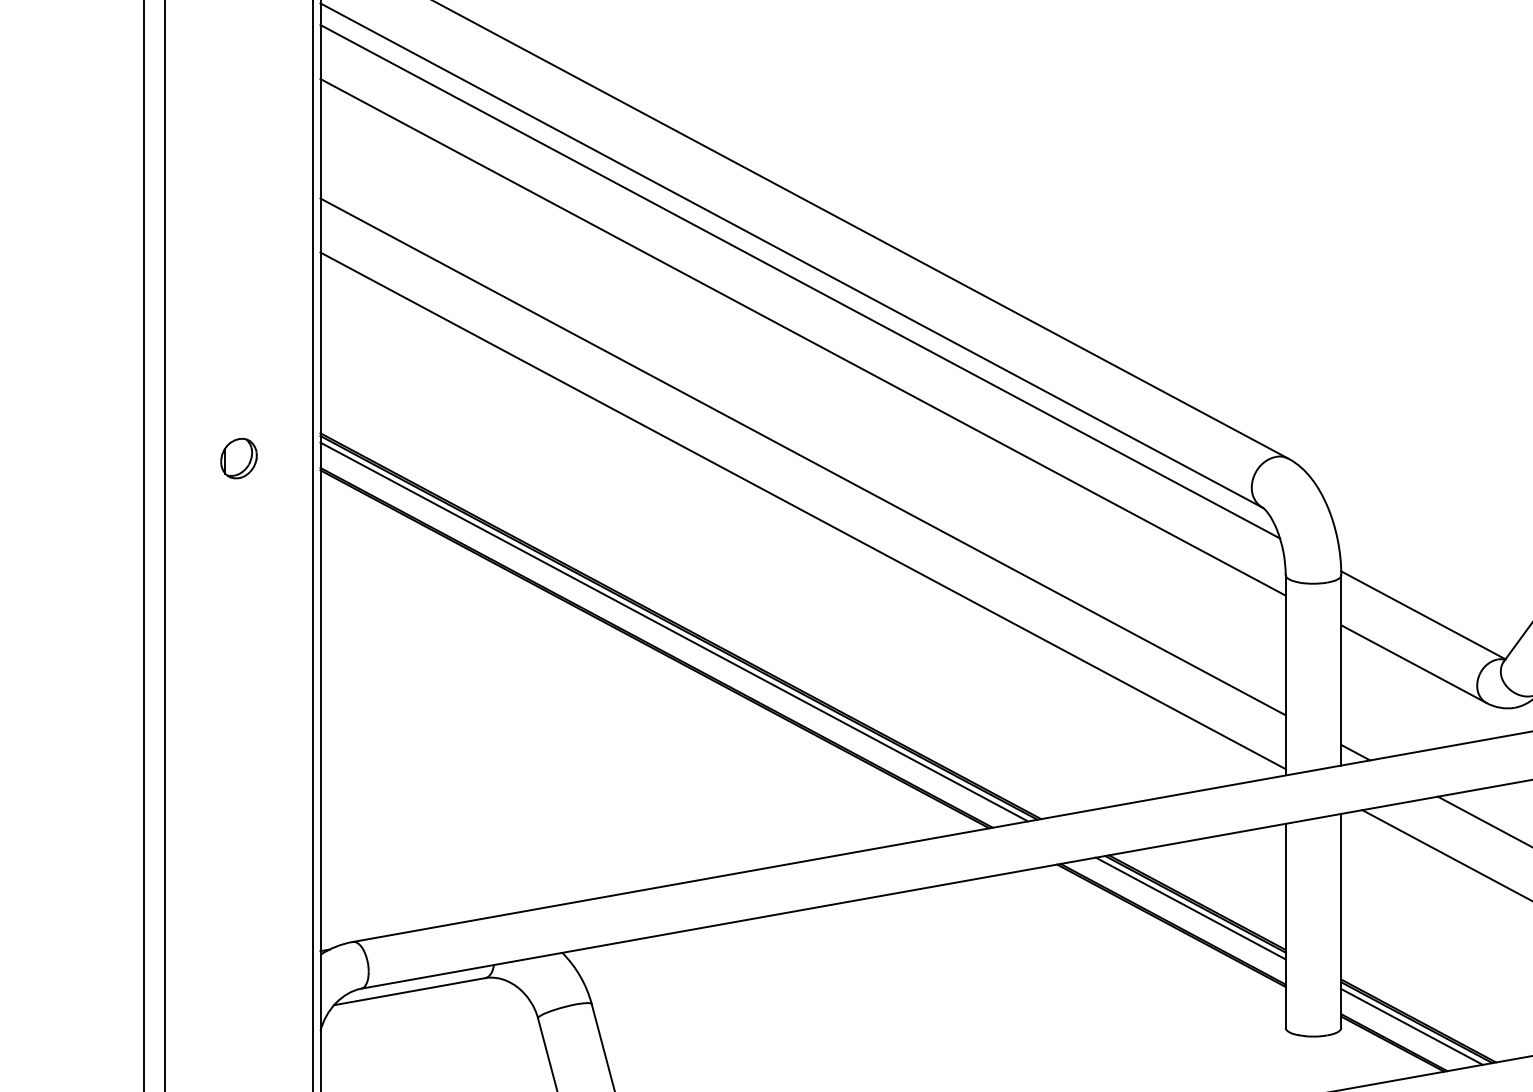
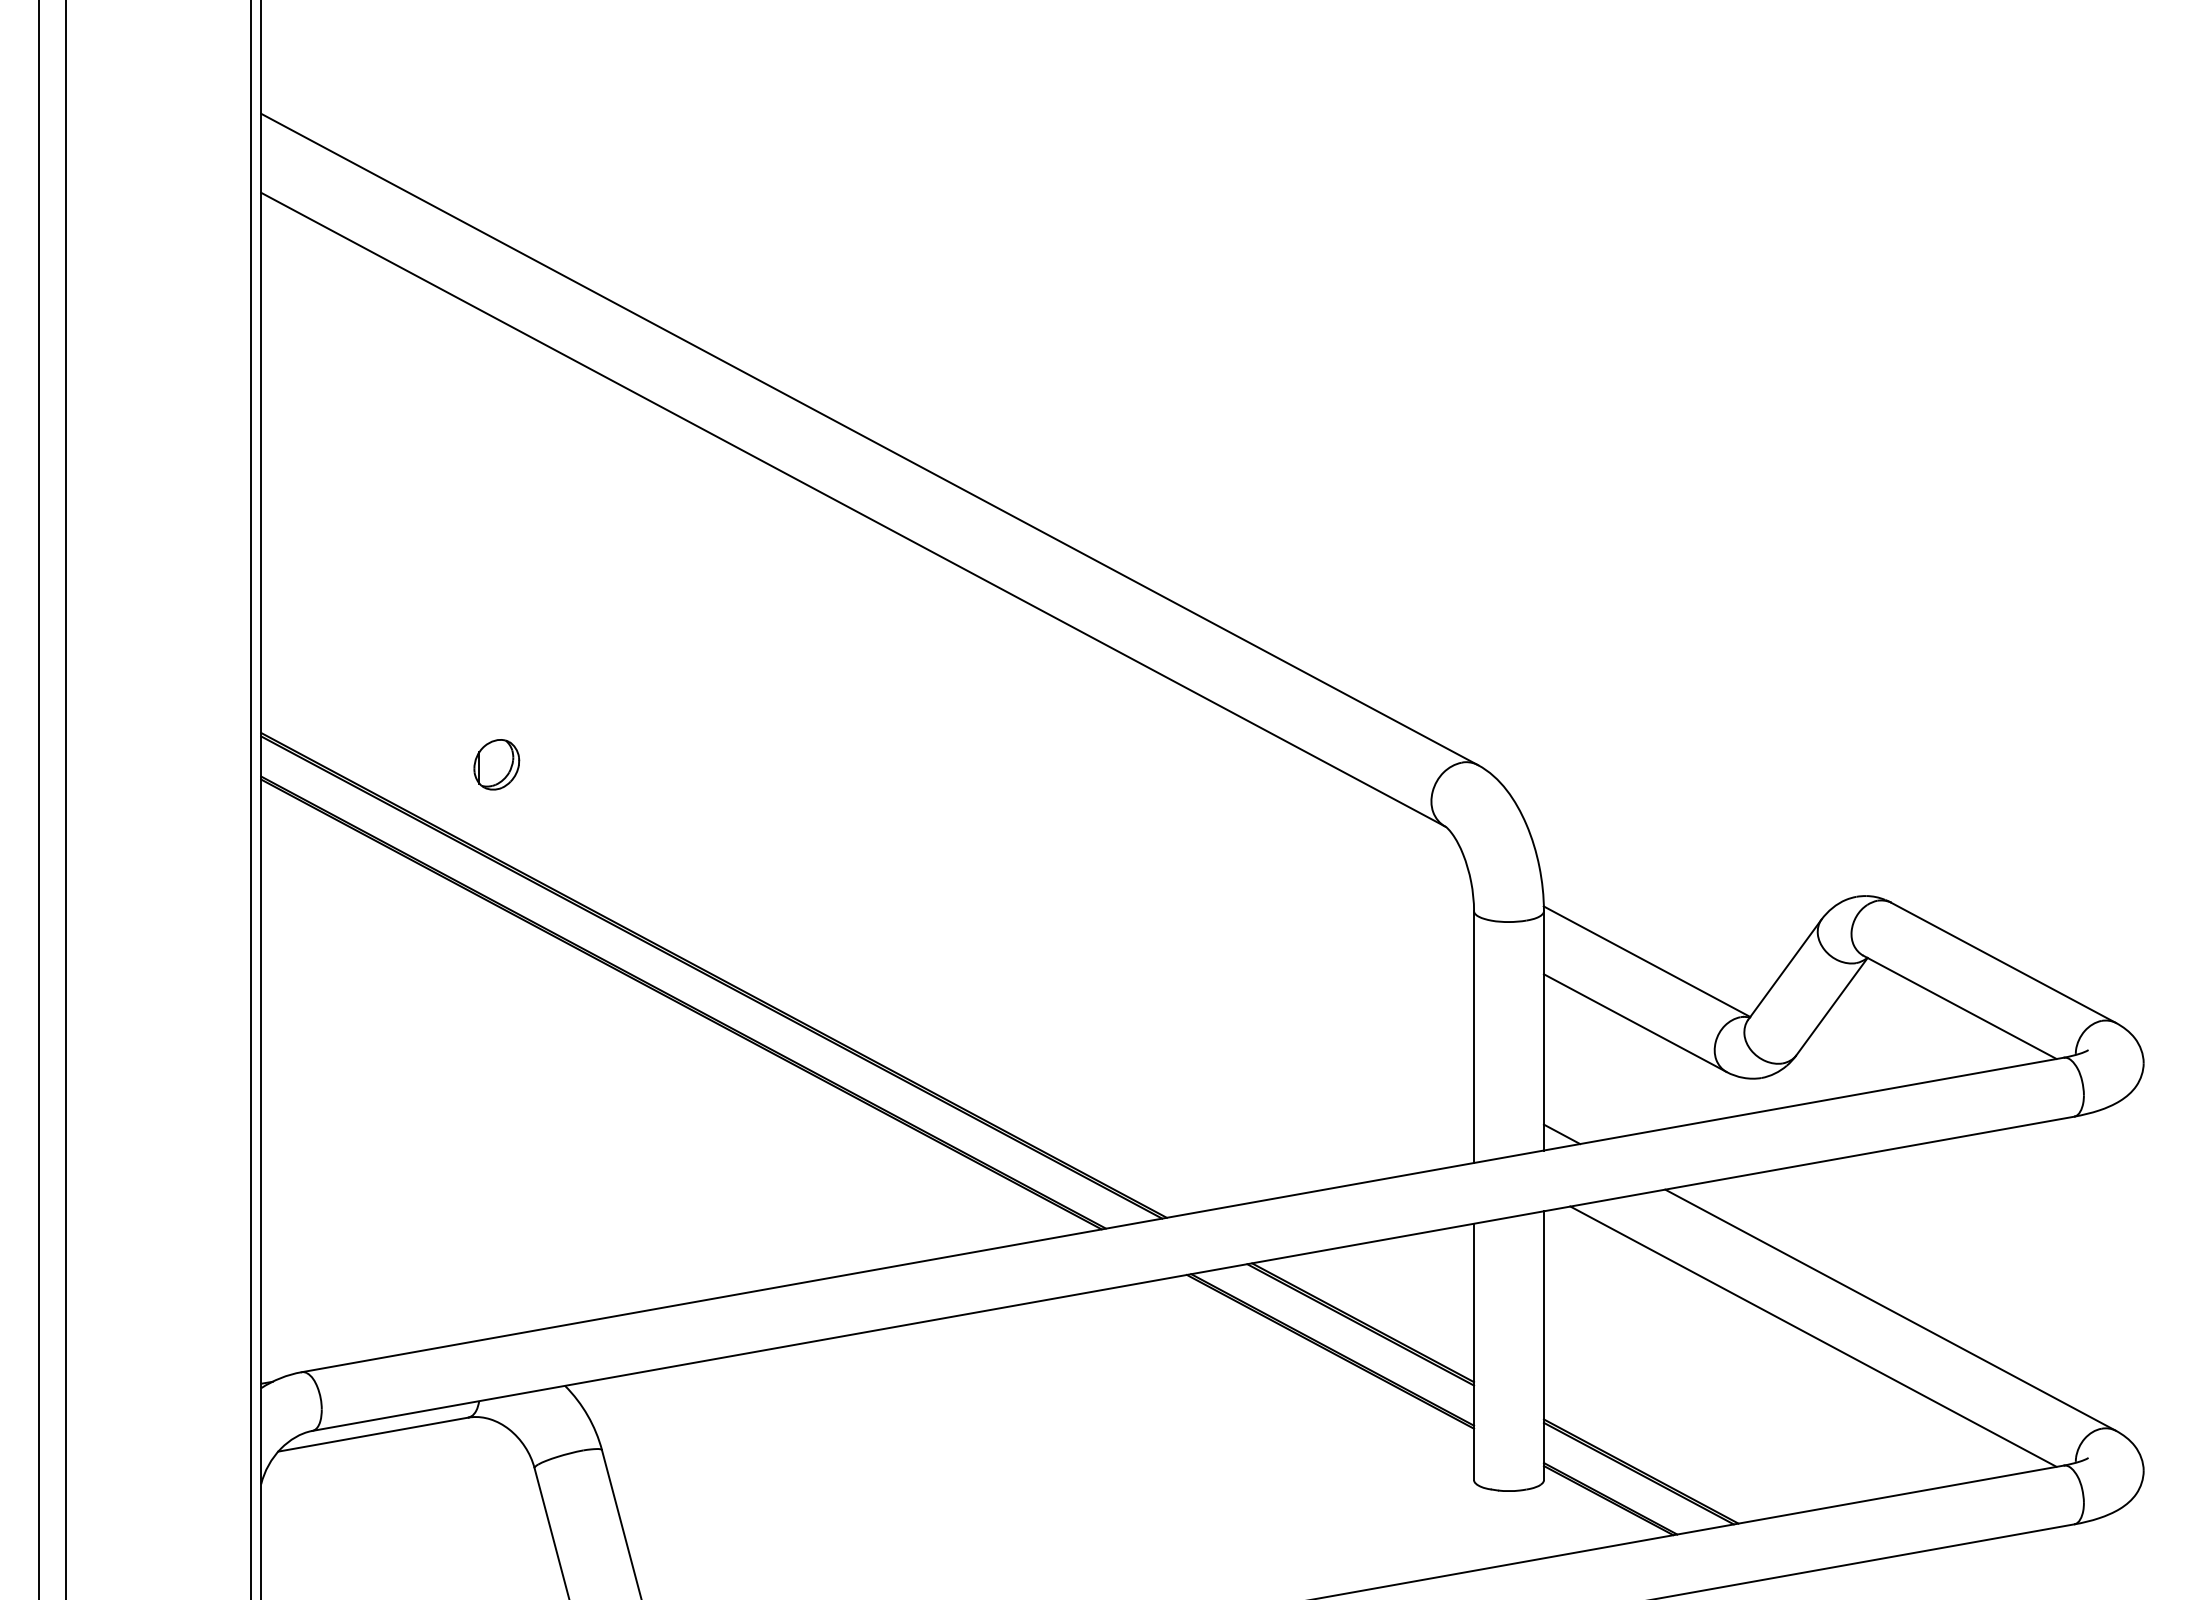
line: (800, 281) -> (864, 542), removed
line: (802, 337) -> (867, 612), removed
line: (802, 456) -> (867, 762), removed
part: (238, 458) -> (496, 764), moved
line: (802, 510) -> (867, 830), removed
line: (674, 631) -> (705, 982), removed
line: (1190, 908) -> (1354, 1330), removed
line: (1411, 1026) -> (1632, 1478), removed

